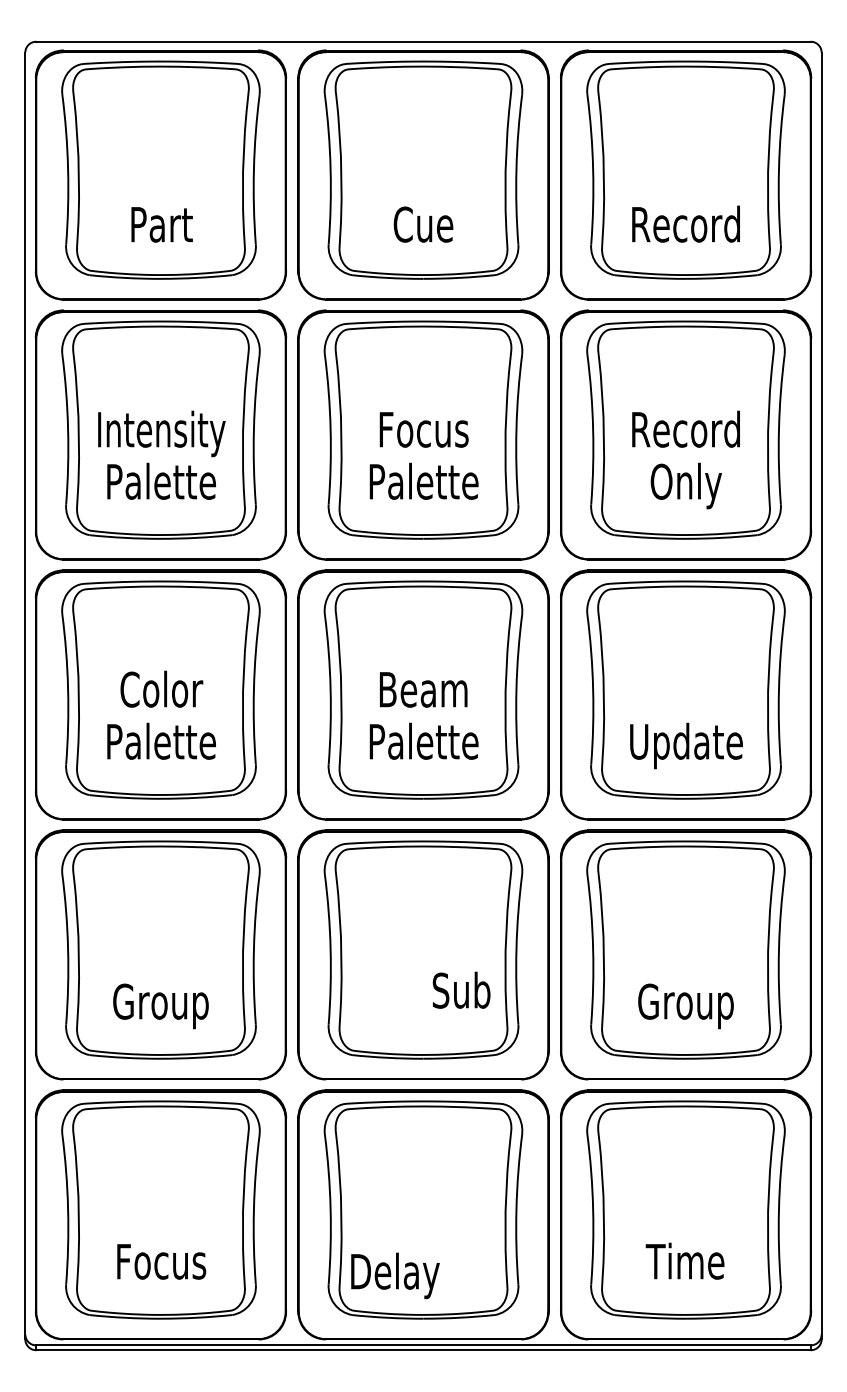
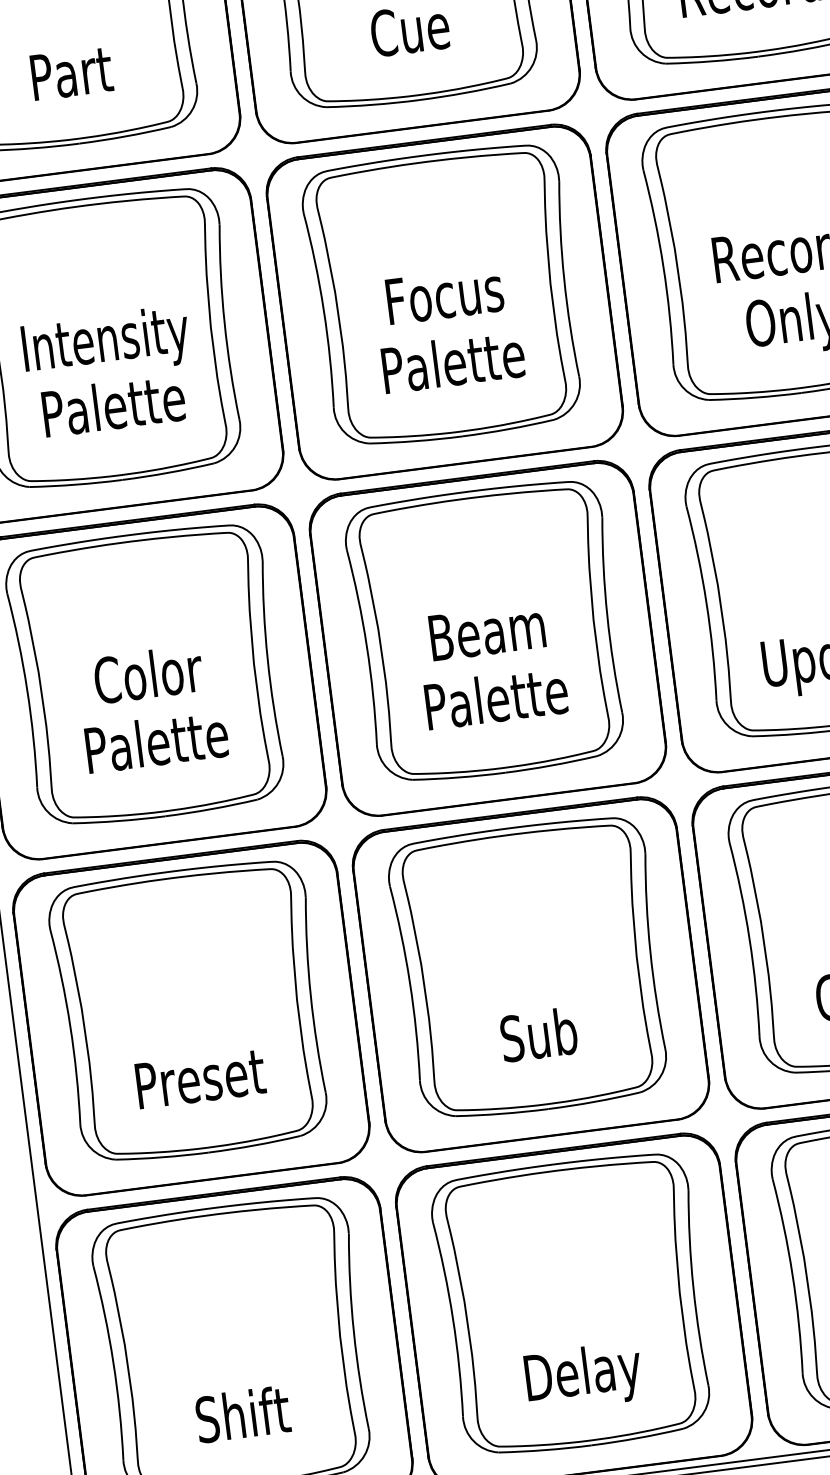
text: (461, 989) -> (538, 1033), moved
text: (162, 1006) -> (201, 1084), Group -> Preset
text: (161, 1260) -> (242, 1413), Focus -> Shift
text: (395, 1275) -> (583, 1376), moved

